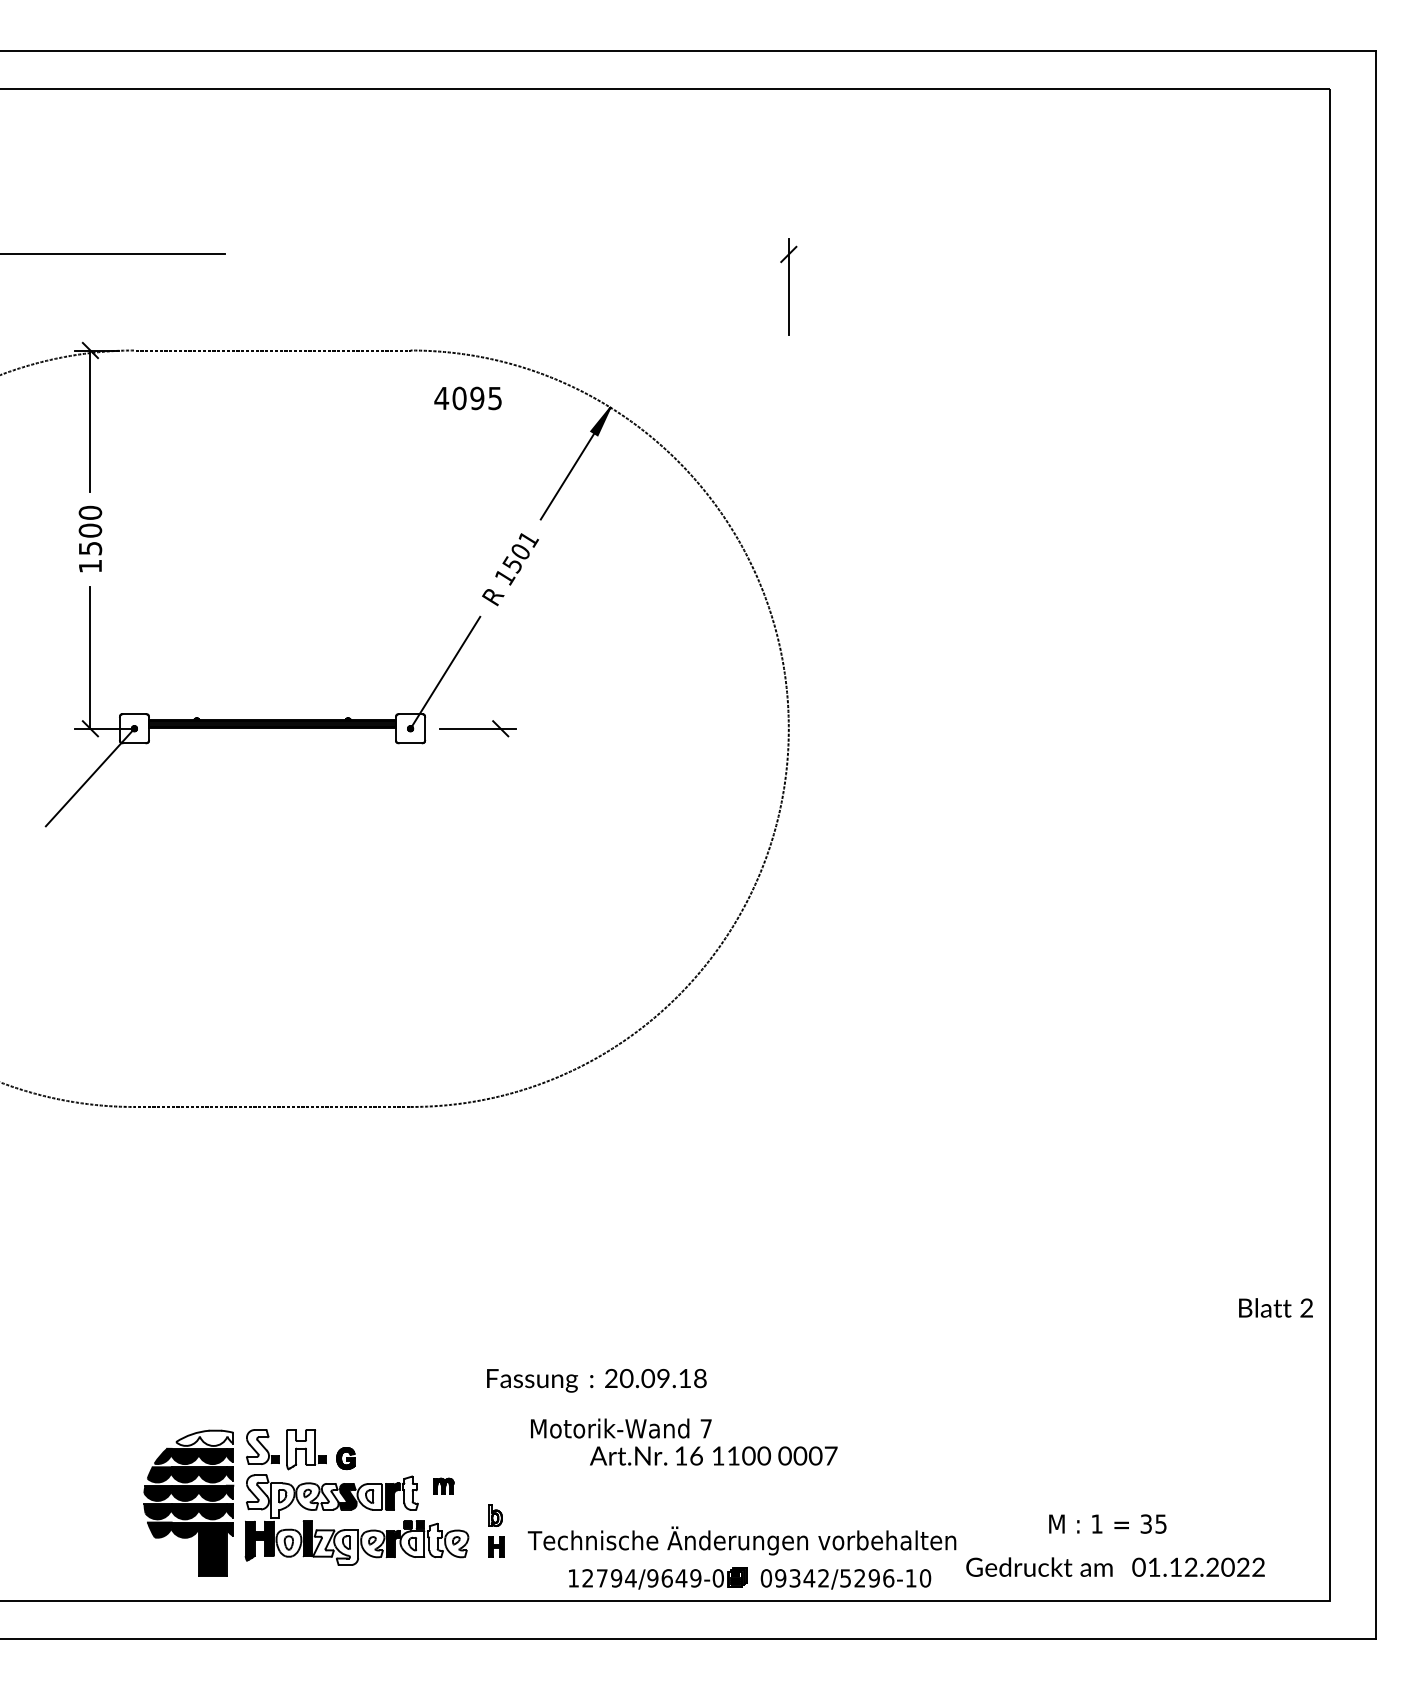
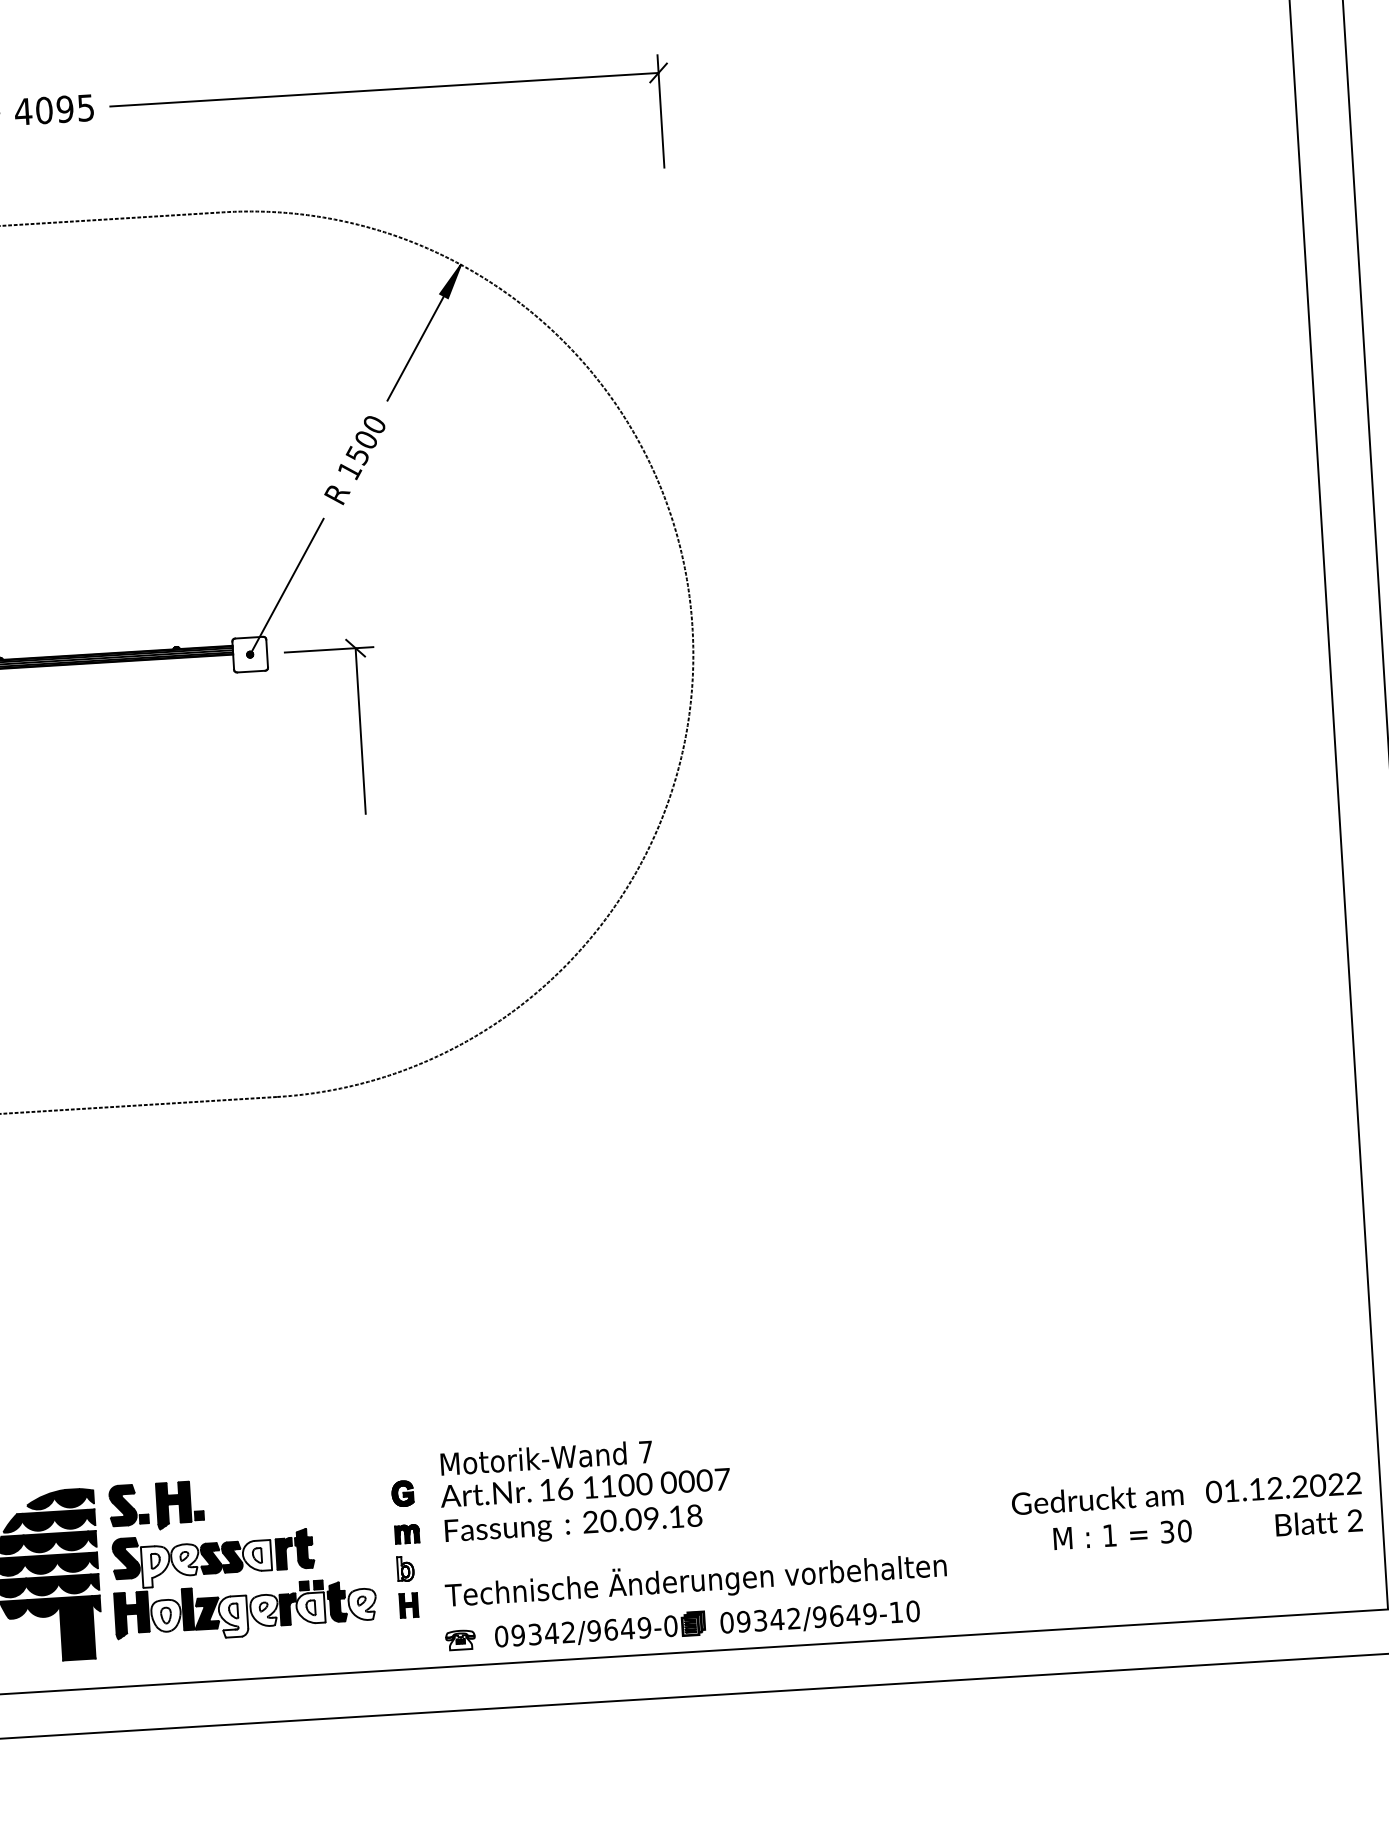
line: (554, 254) -> (384, 89), added
text: (467, 398) -> (53, 110), moved
text: (528, 539) -> (374, 424), 1501 -> 1500
line: (500, 799) -> (360, 730), added
text: (1275, 1307) -> (1318, 1522), moved
text: (596, 1380) -> (573, 1525), moved
fill: (204, 1437) -> (59, 1498), added
fill: (257, 1446) -> (122, 1504), added
fill: (301, 1449) -> (174, 1505), added
text: (713, 1455) -> (585, 1487), moved
part: (345, 1458) -> (402, 1493), moved
part: (443, 1485) -> (407, 1533), moved
fill: (257, 1492) -> (125, 1558), added
fill: (409, 1492) -> (303, 1547), added
fill: (329, 1496) -> (210, 1558), added
text: (1160, 1523) -> (1184, 1530), 35 -> 30
fill: (434, 1540) -> (336, 1602), added
fill: (323, 1543) -> (206, 1613), added
text: (1115, 1566) -> (1186, 1492), moved
text: (602, 1578) -> (535, 1634), 12794/9649-0 -> 09342/9649-0
text: (867, 1578) -> (845, 1615), 09342/5296-10 -> 09342/9649-10
part: (538, 1579) -> (460, 1640), added

